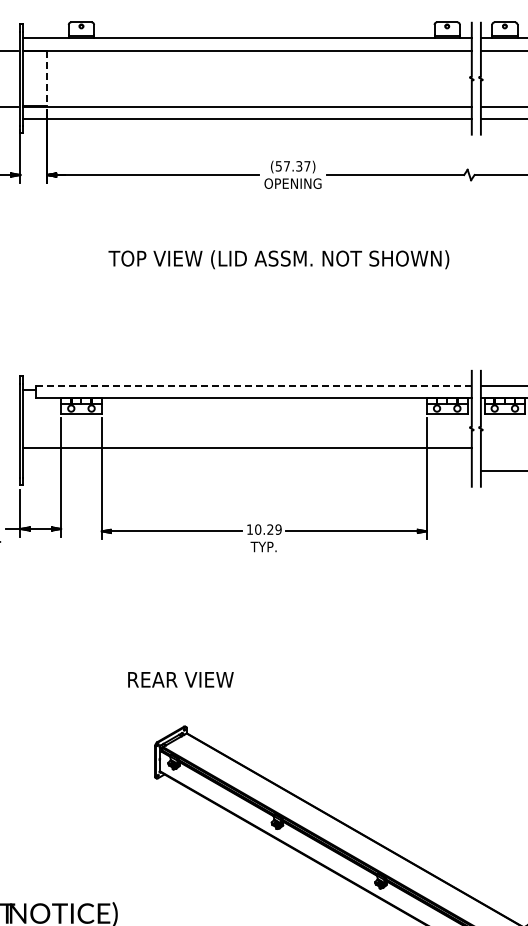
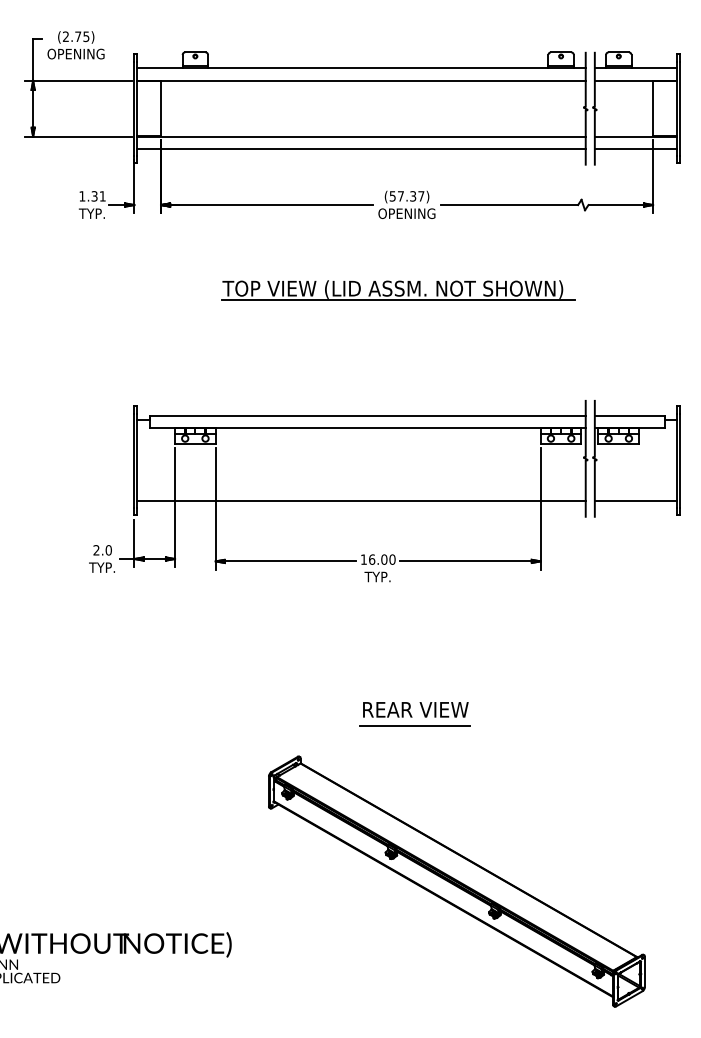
line: (47, 78) -> (161, 108), dashed -> solid
line: (284, 270) -> (398, 300), added
line: (254, 386) -> (368, 416), dashed -> solid
line: (246, 448) -> (360, 501), moved
text: (268, 529) -> (382, 559), 10.29 -> 16.00
text: (180, 679) -> (415, 709), moved
line: (300, 695) -> (414, 725), added

